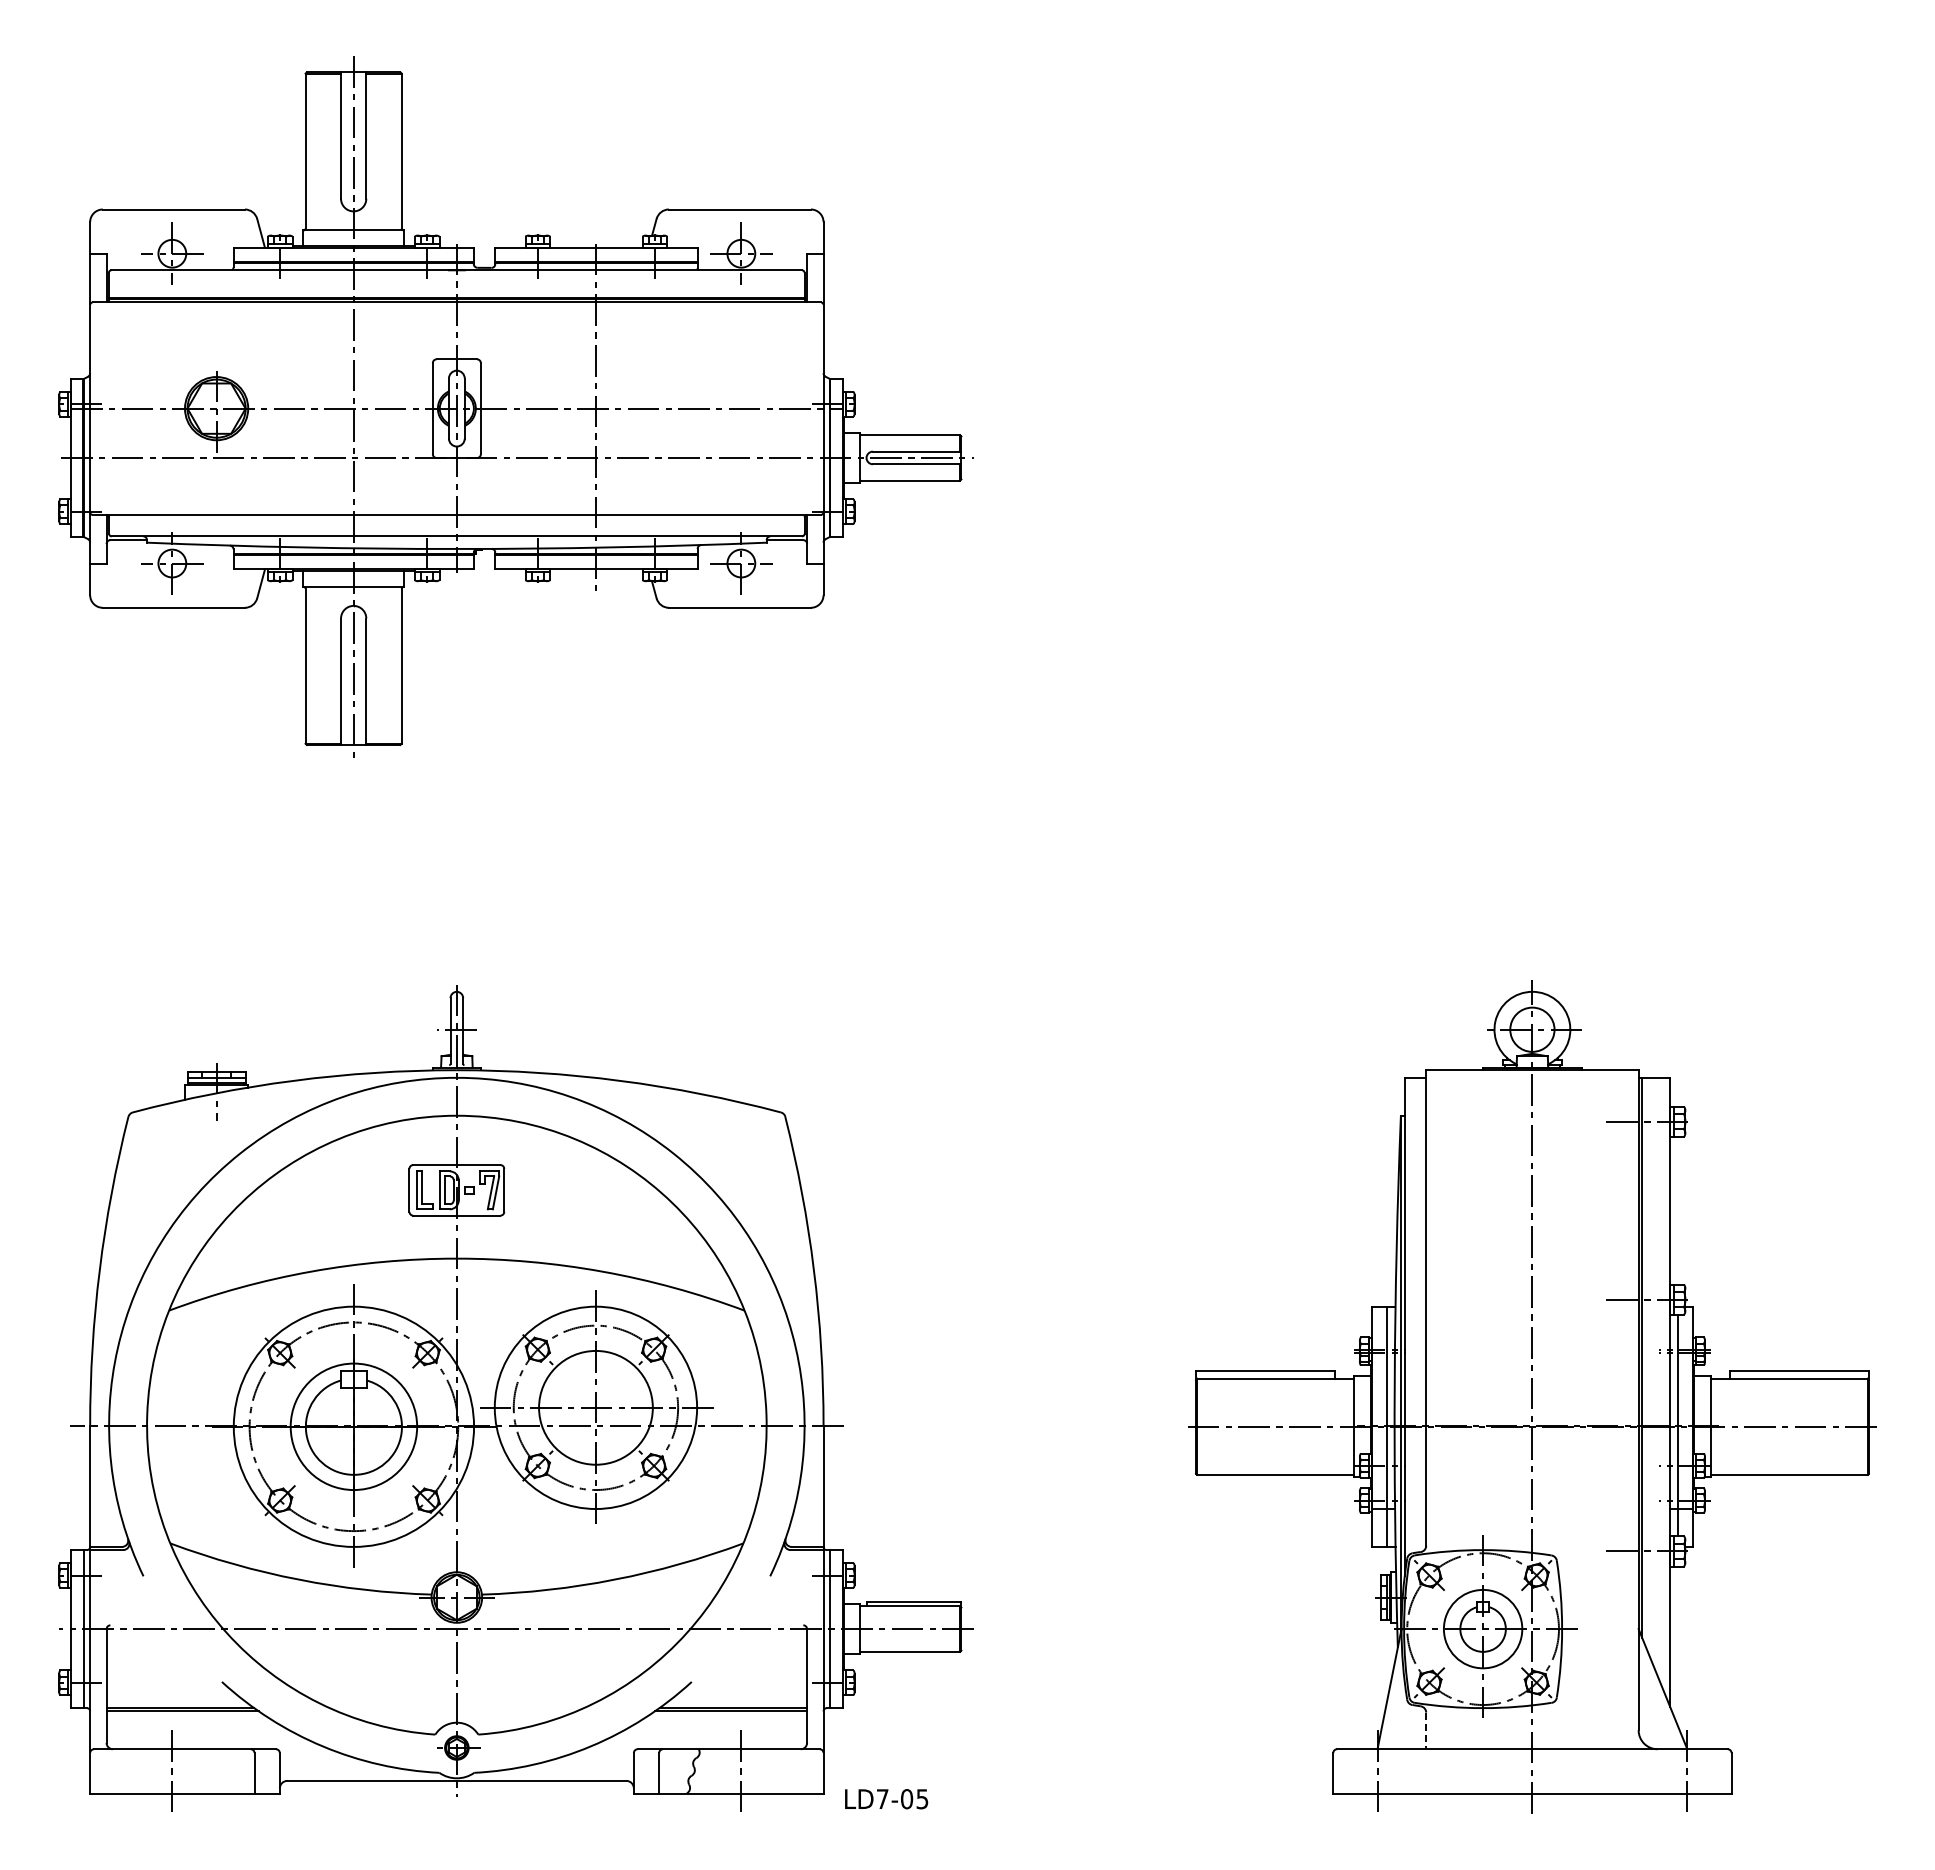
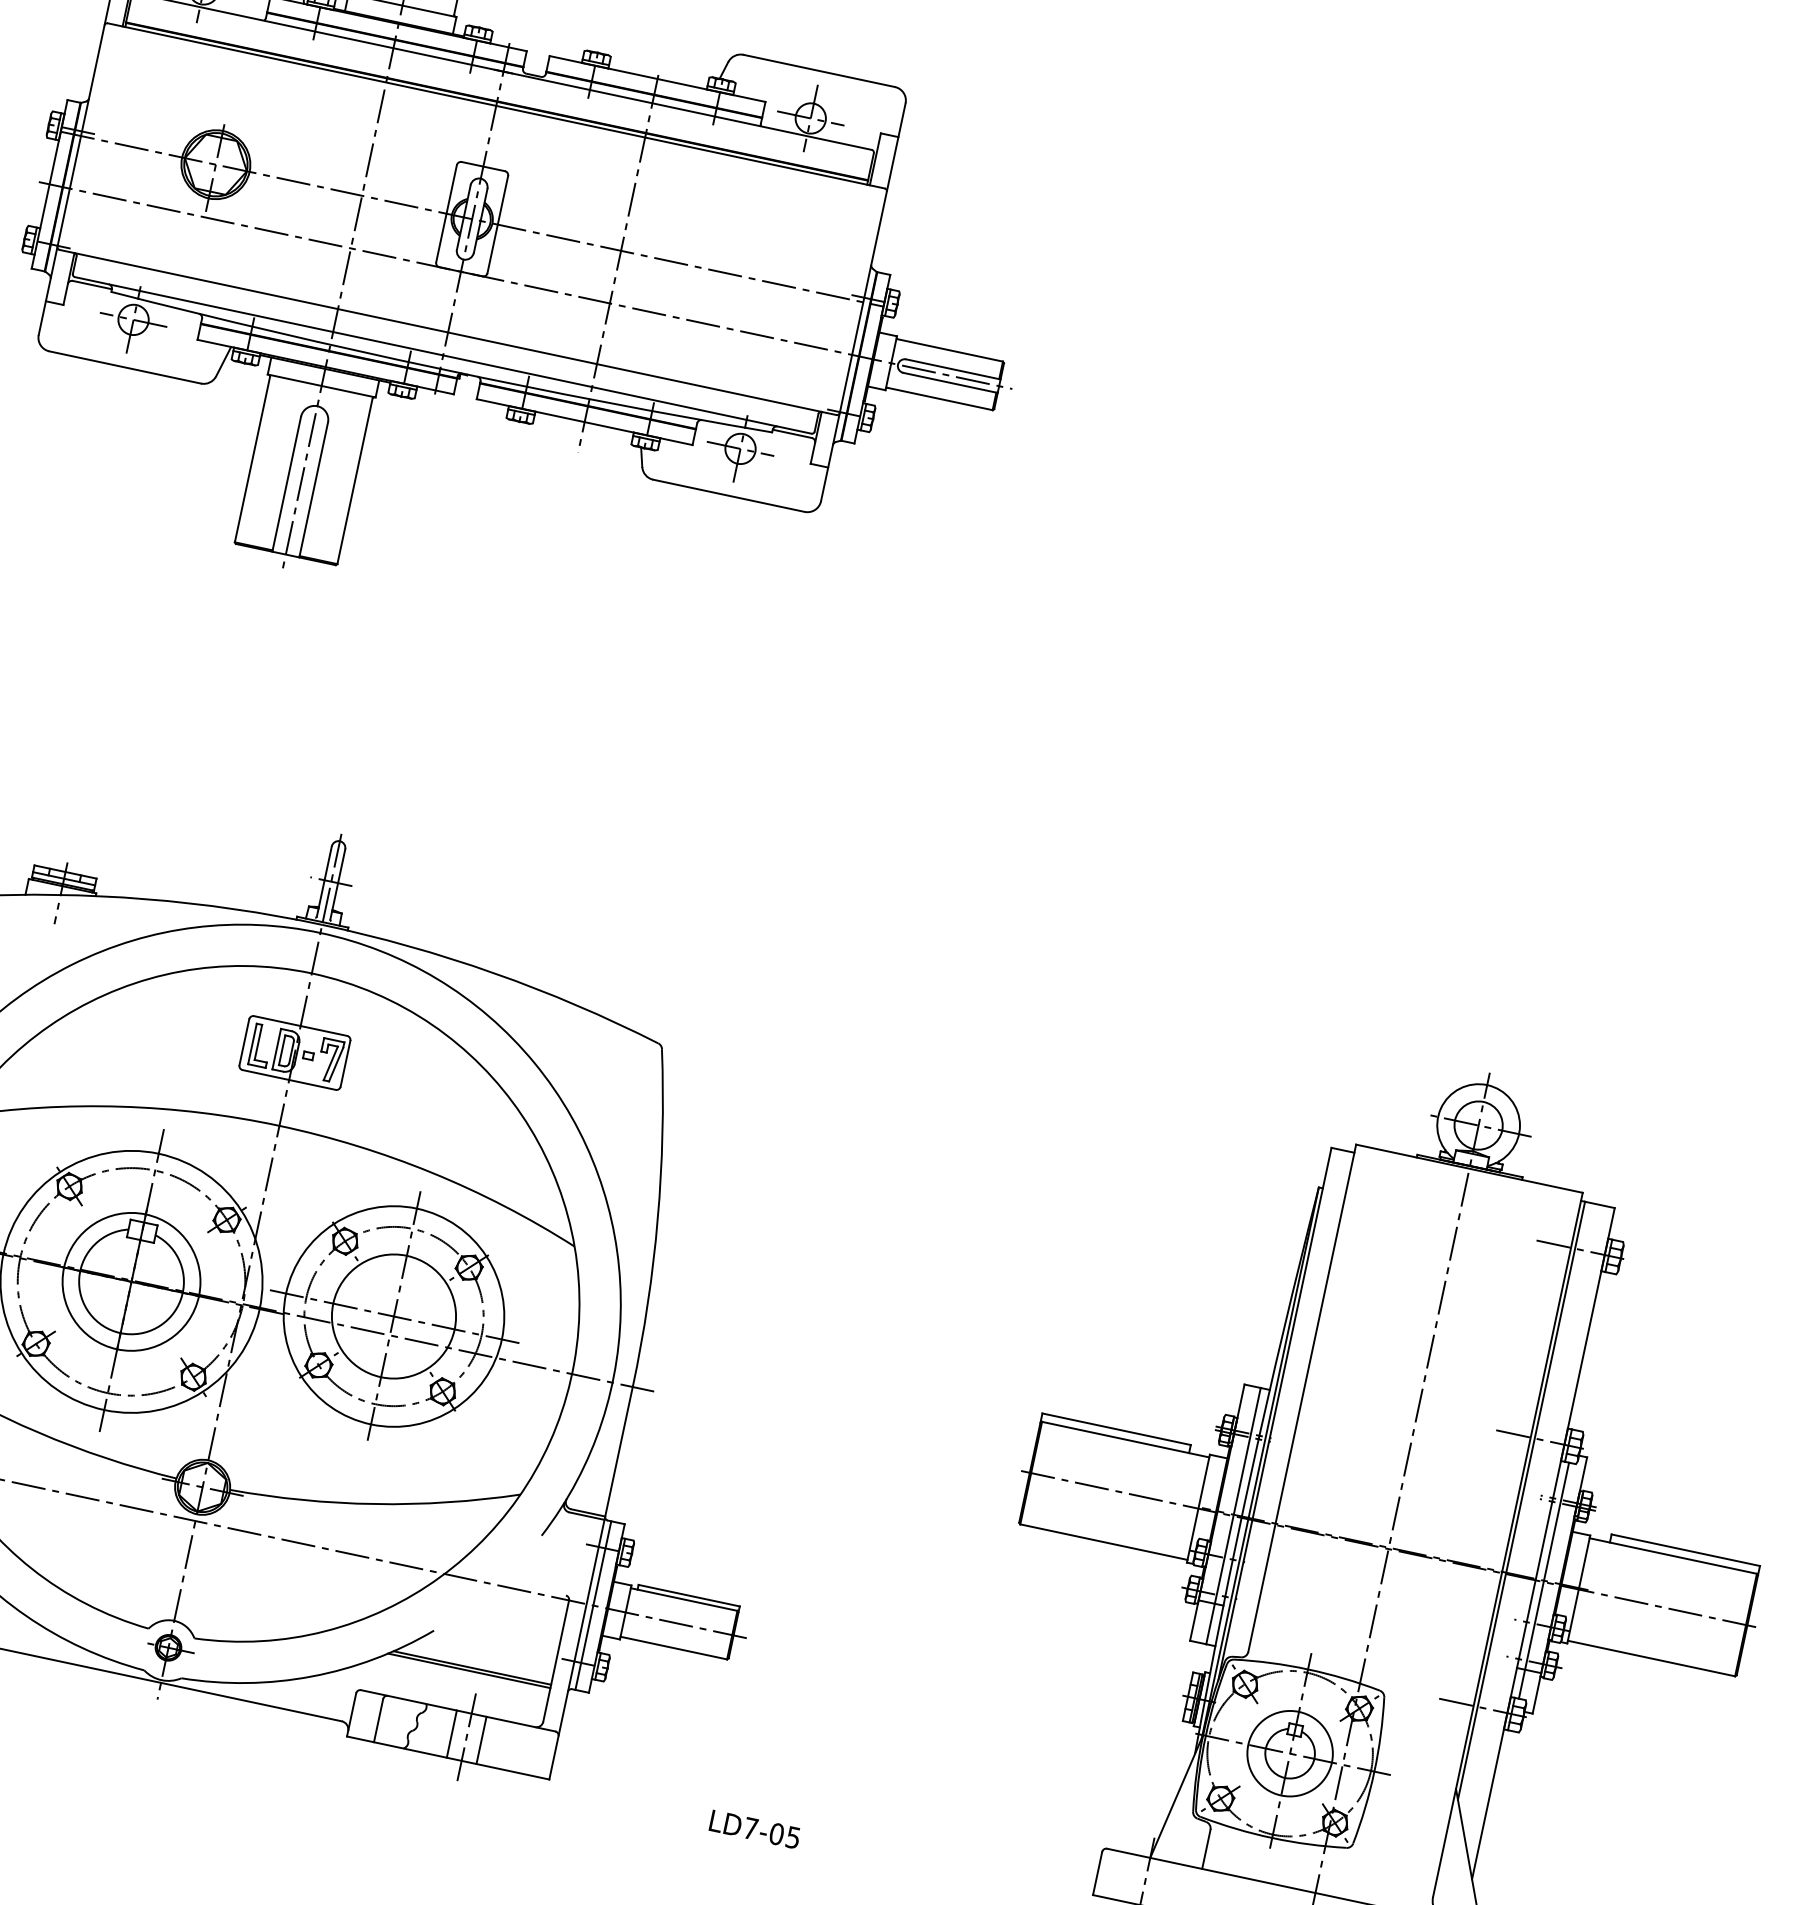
line: (1426, 1731) -> (1206, 1850), dashed -> solid
line: (727, 1771) -> (451, 1734), added
line: (755, 1771) -> (481, 1740), added
text: (886, 1799) -> (754, 1829), moved

